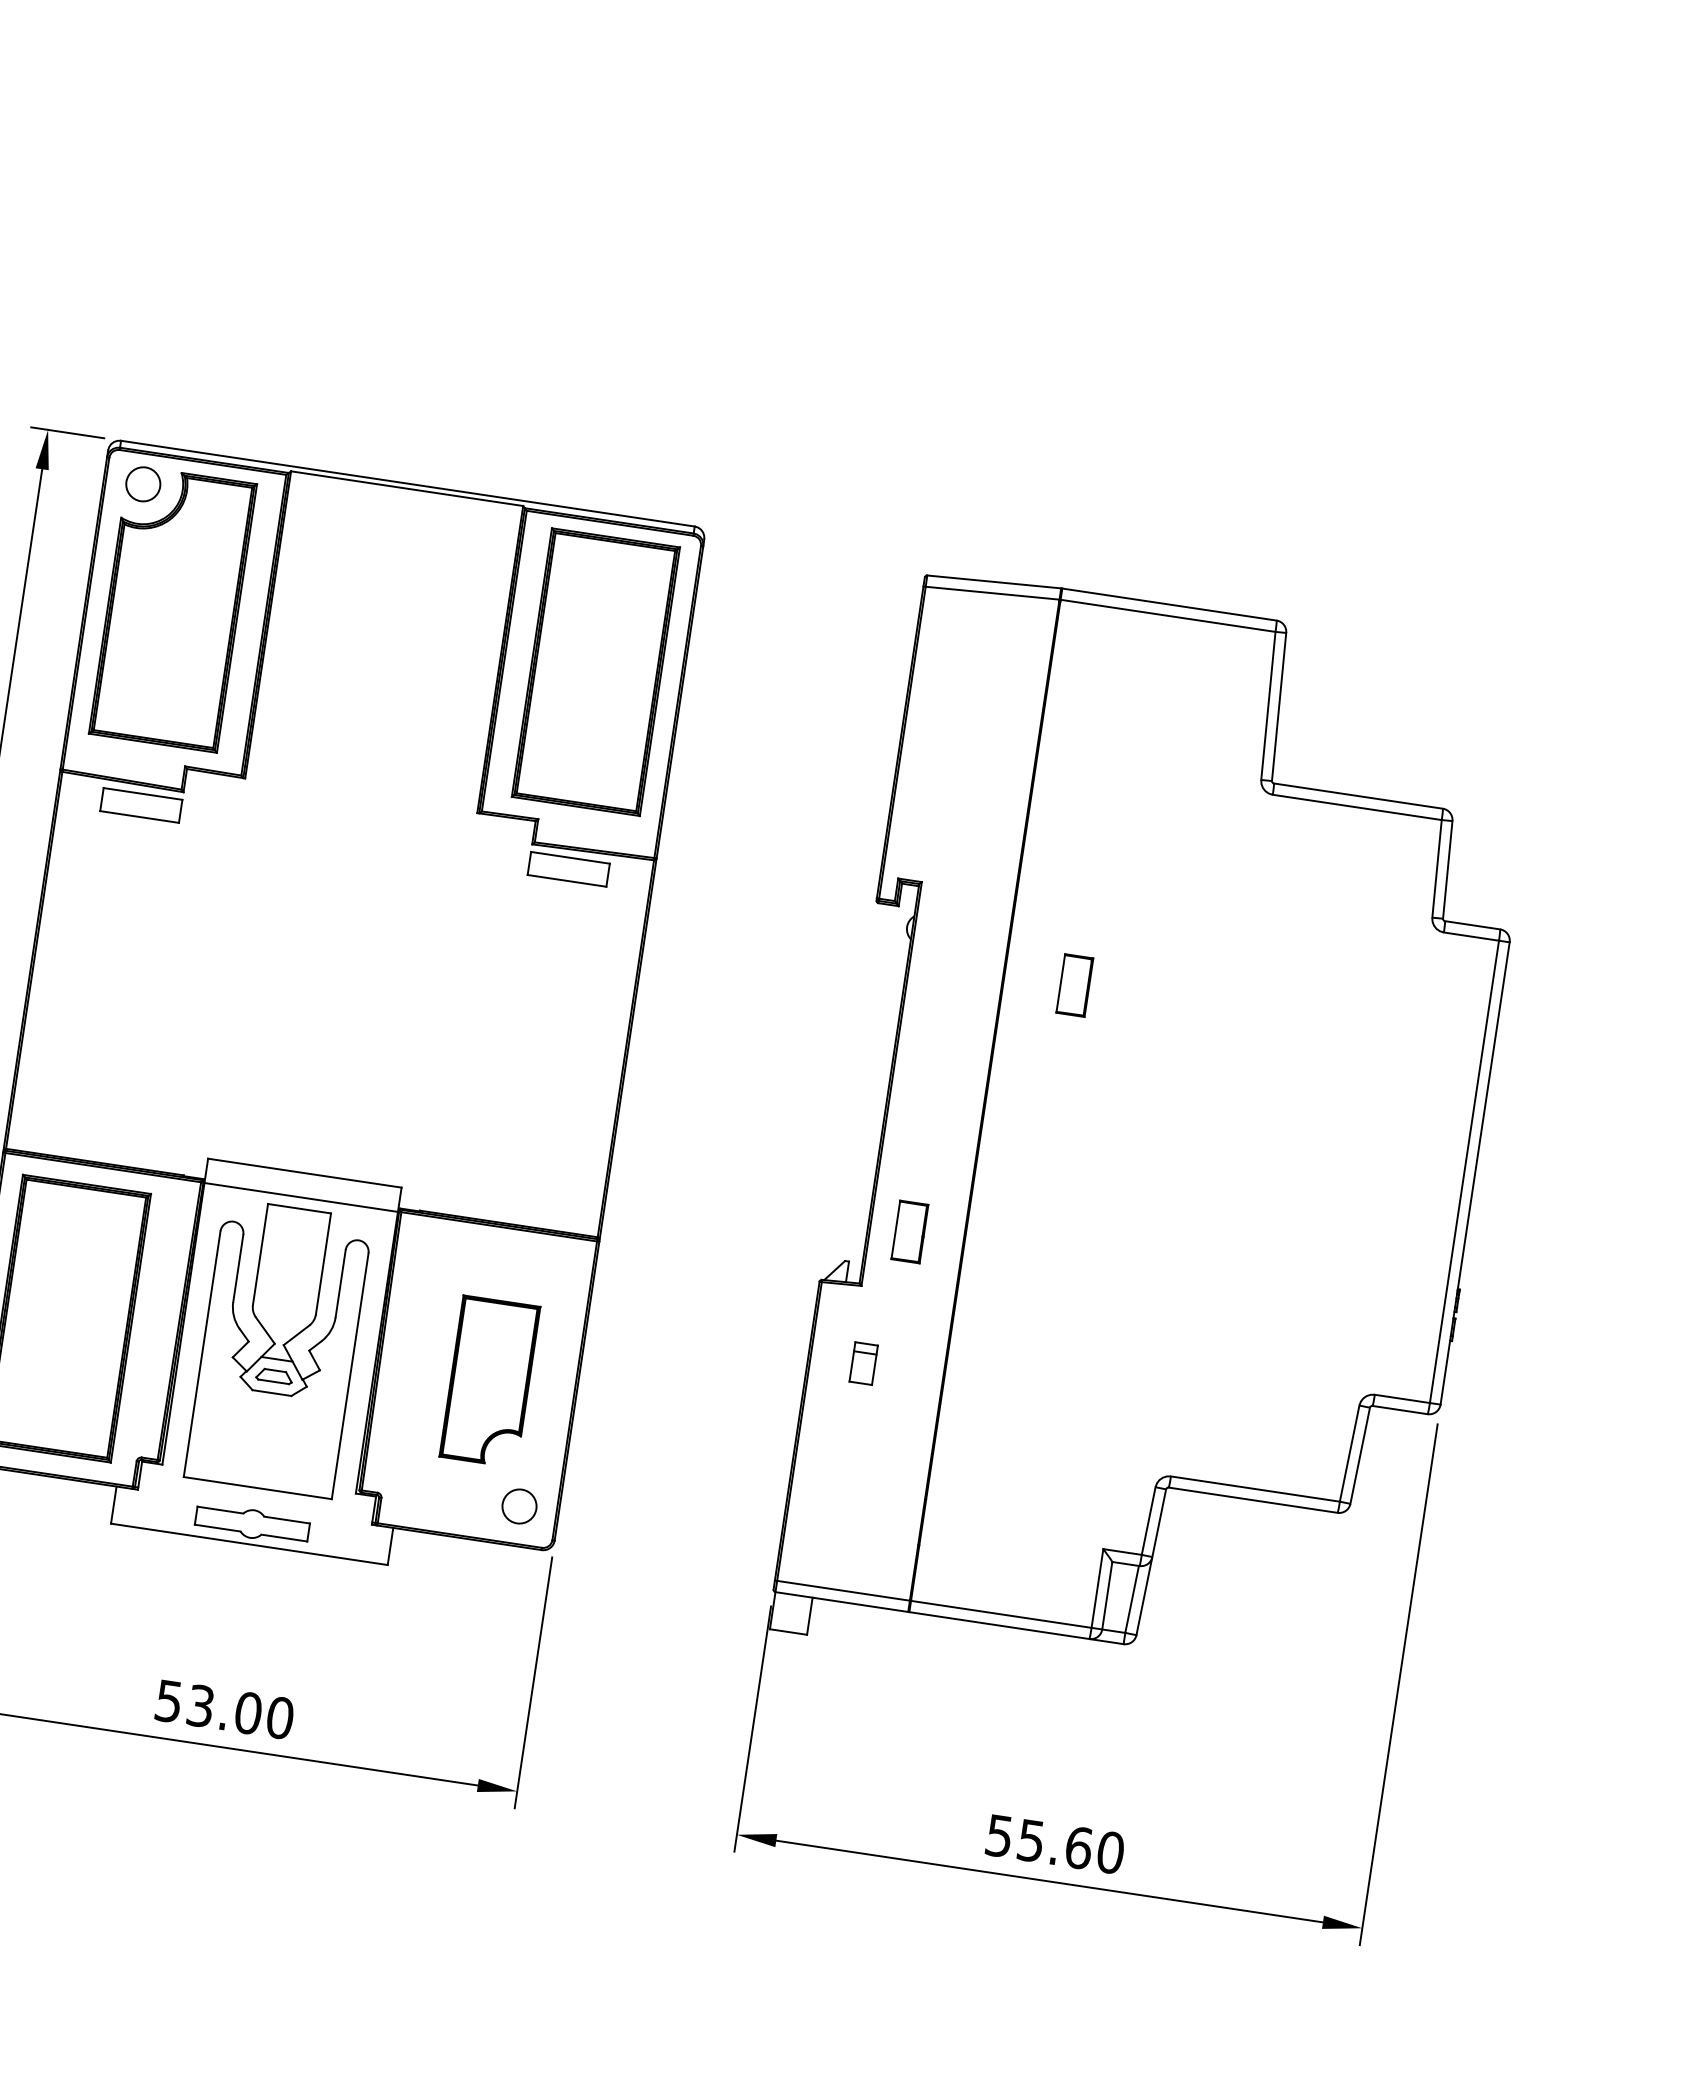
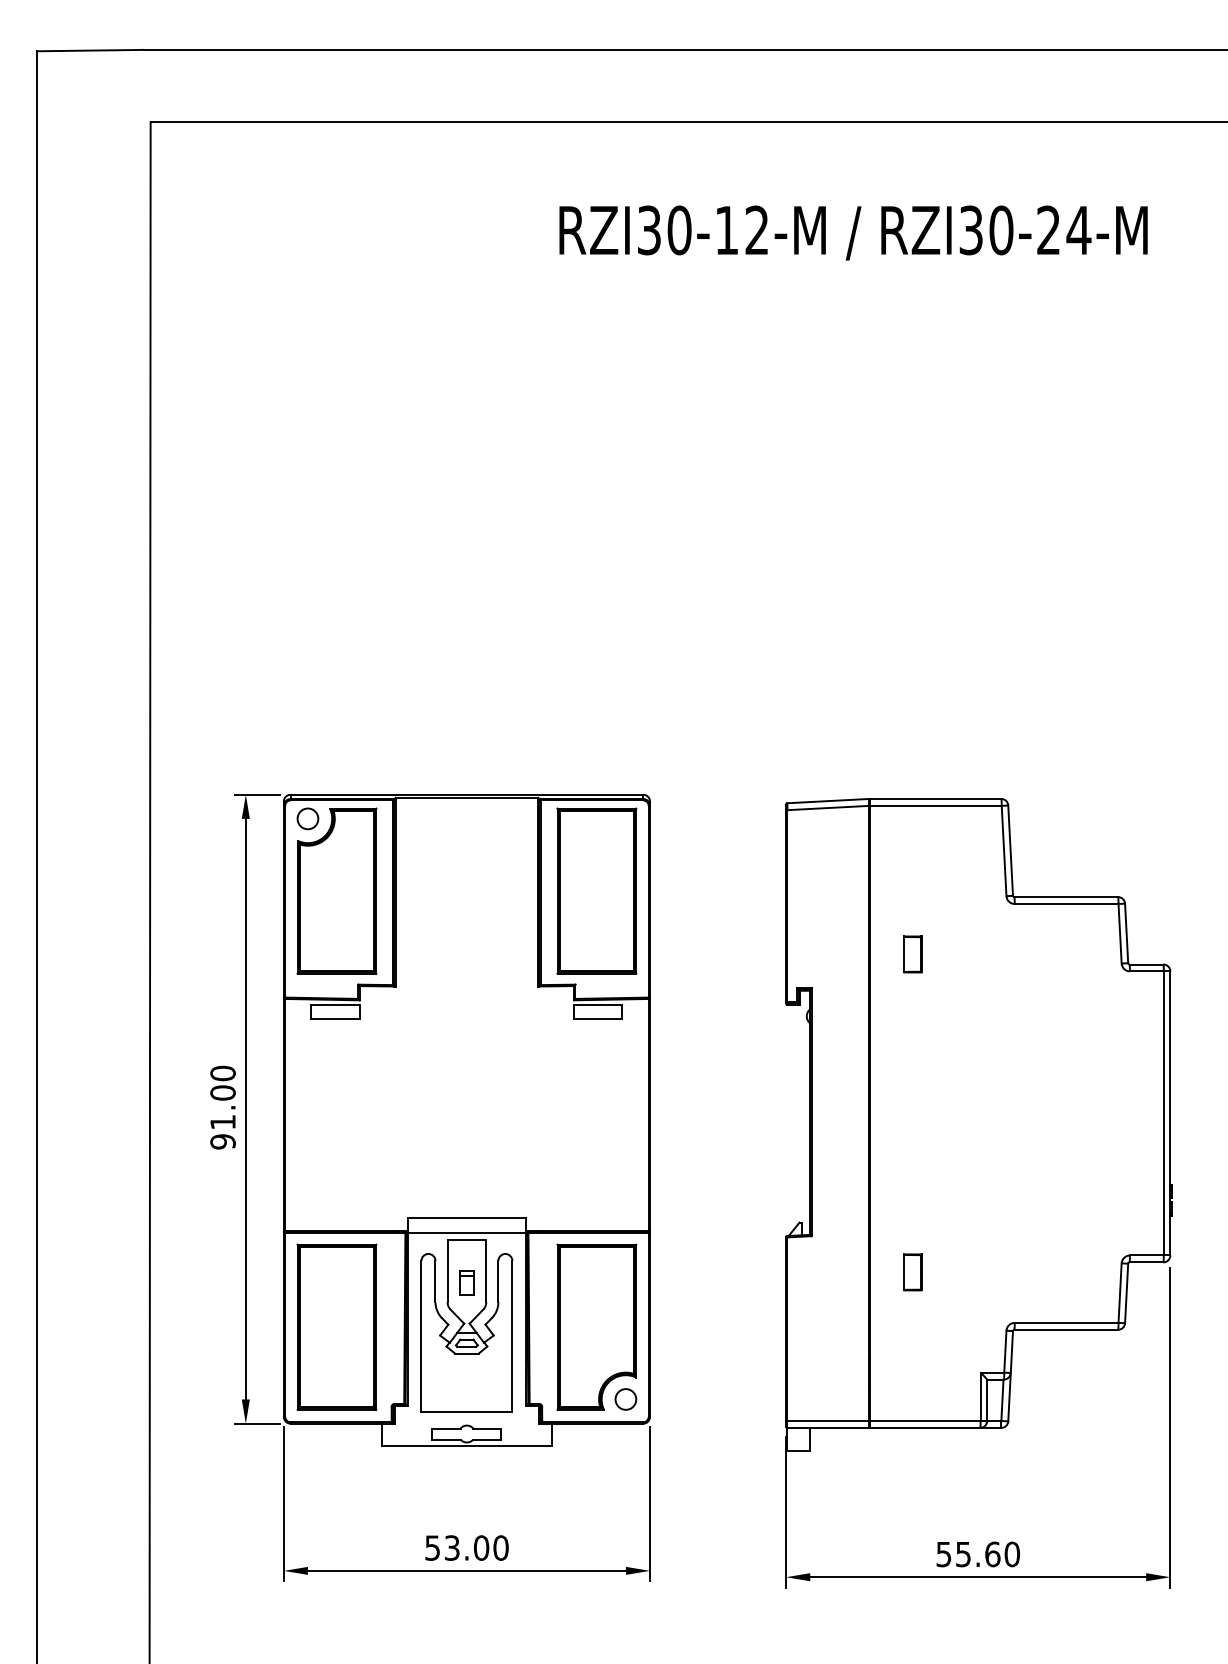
part: (1074, 985) -> (912, 954), moved
part: (909, 1232) -> (912, 1272), moved
part: (863, 1363) -> (466, 1282), moved
part: (489, 1380) -> (596, 1326), size x1.67

